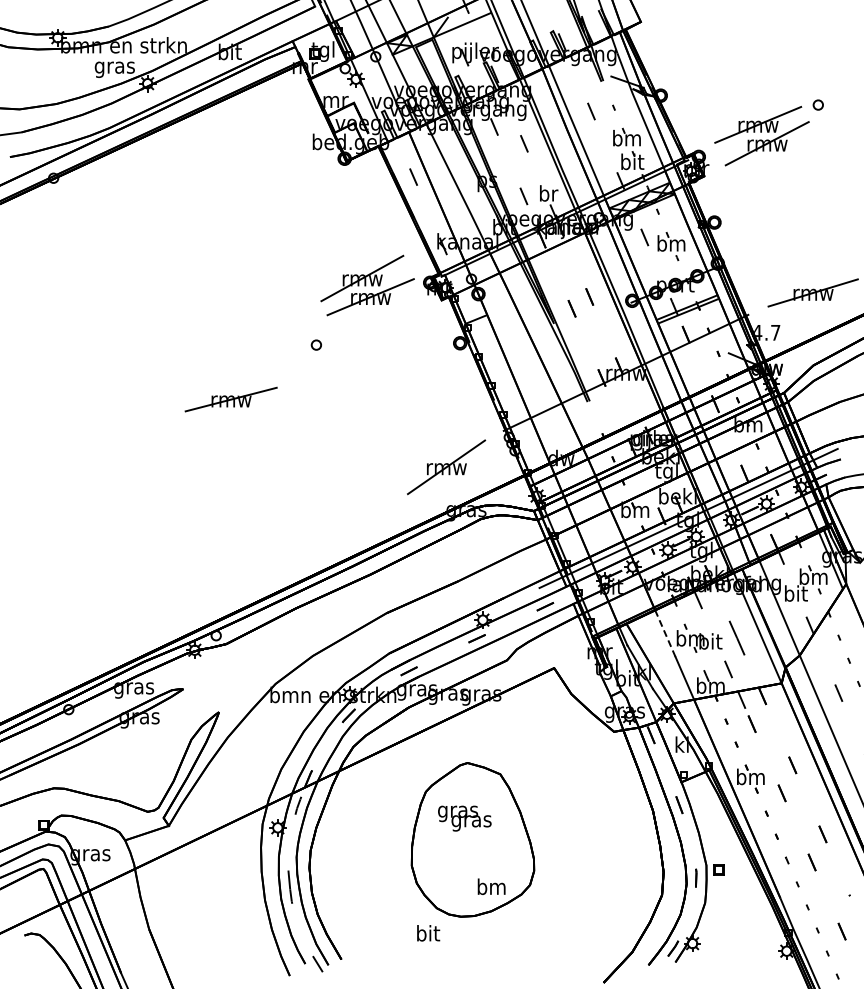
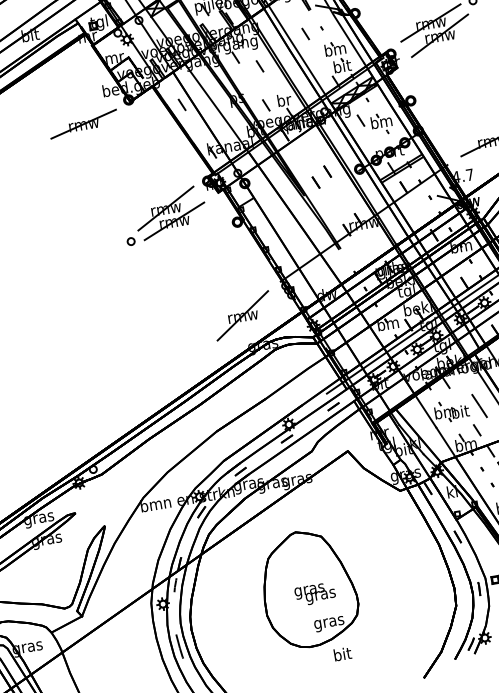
part: (367, 285) -> (170, 213), moved
part: (230, 399) -> (83, 124), moved
line: (665, 633) -> (425, 411), dashed -> solid
text: (464, 818) -> (315, 594), moved
text: (491, 888) -> (329, 622), bm -> gras
text: (428, 933) -> (342, 654), moved

